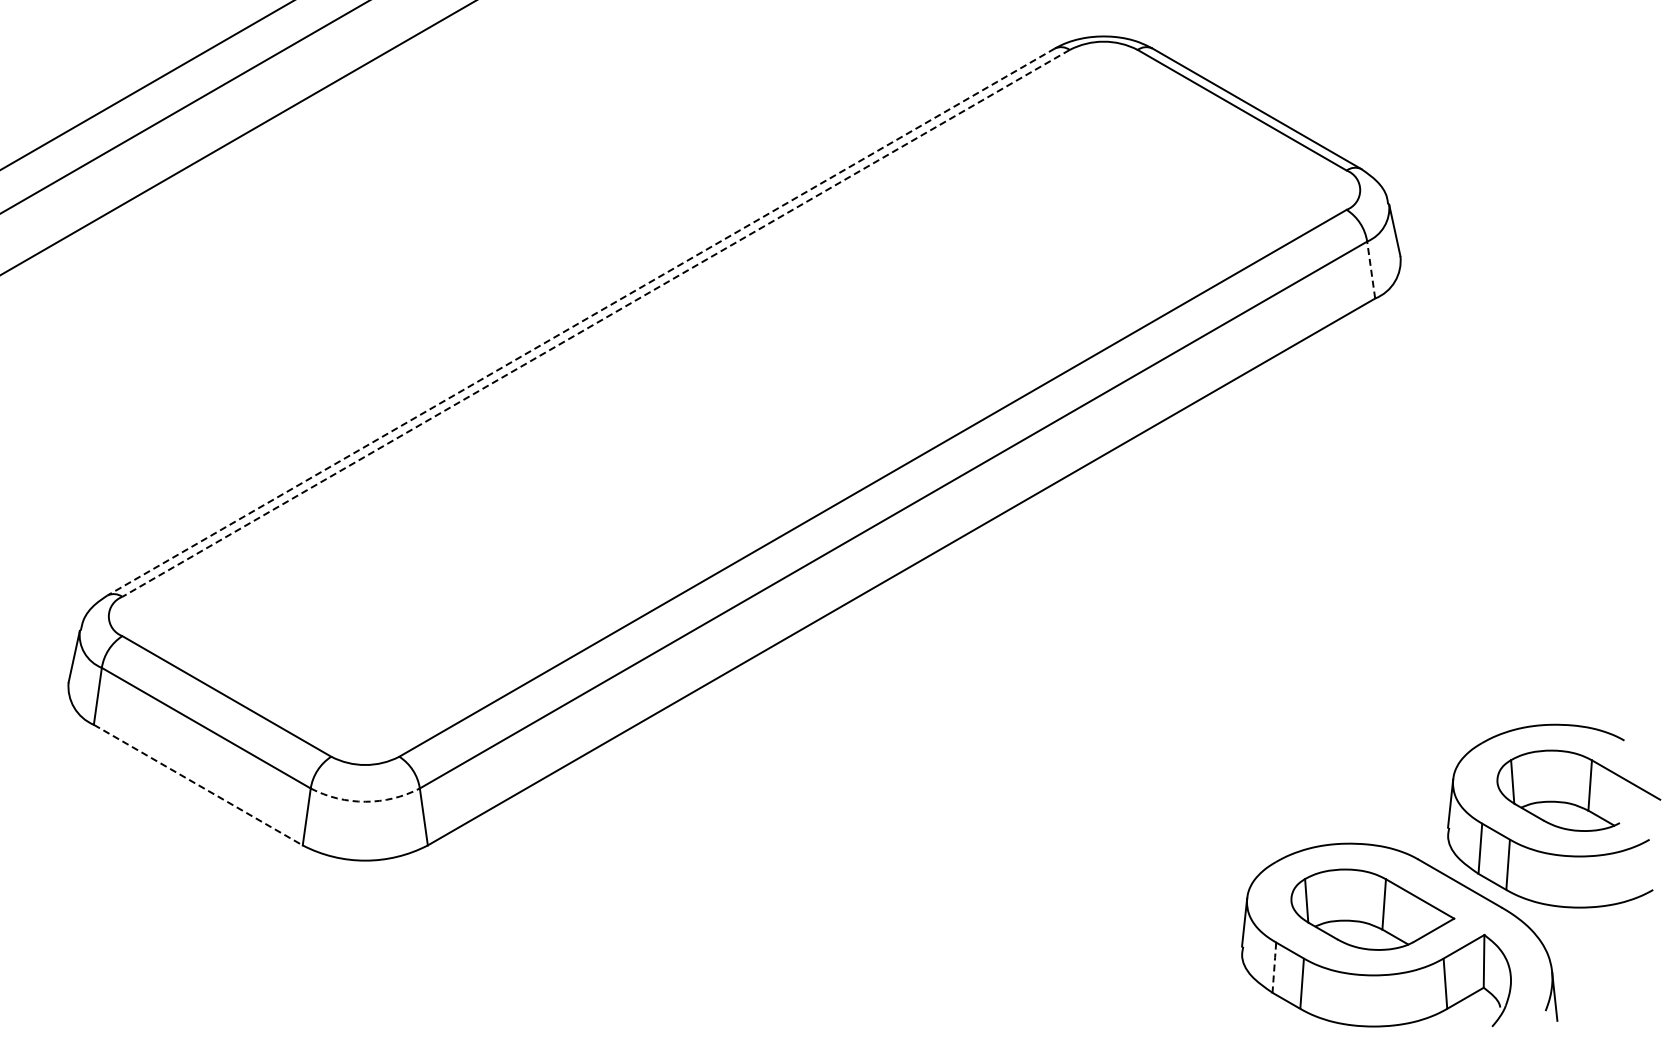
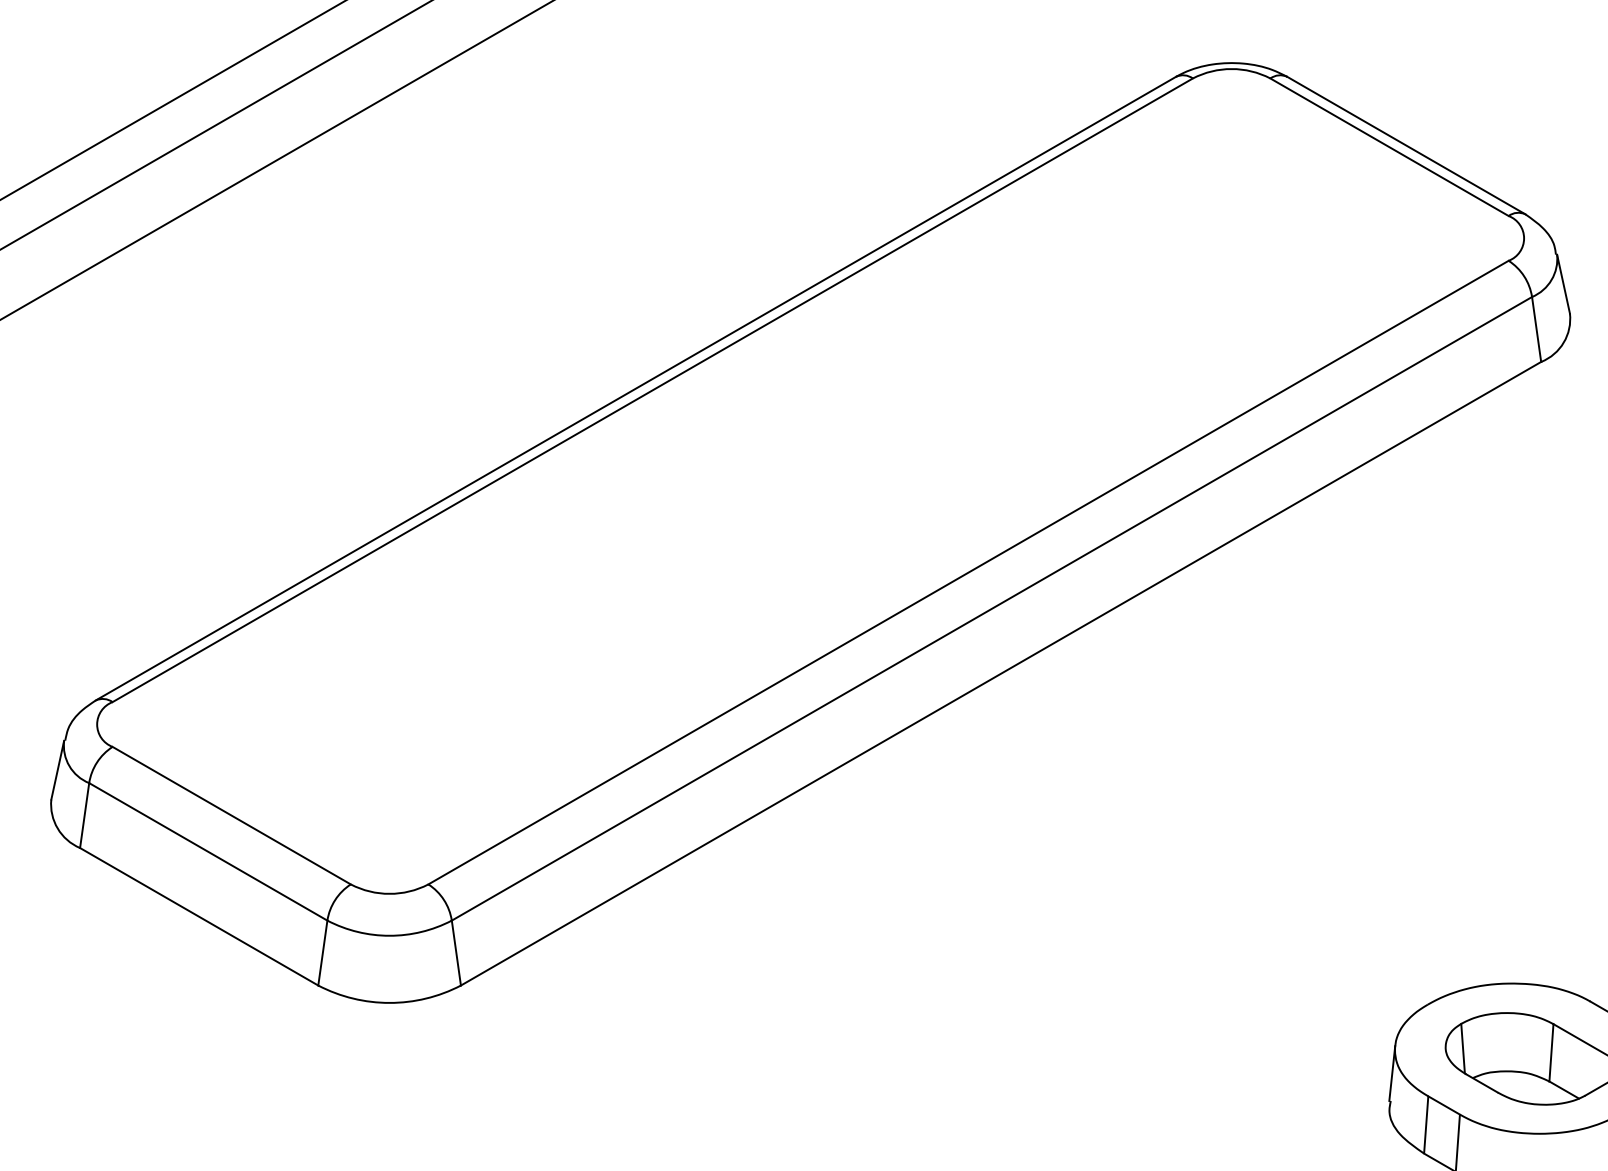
line: (1371, 270) -> (1536, 329), dashed -> solid
line: (581, 321) -> (636, 388), dashed -> solid
line: (596, 323) -> (653, 390), dashed -> solid
line: (198, 785) -> (199, 917), dashed -> solid
arc: (365, 801) -> (389, 935), dashed -> solid
line: (1274, 967) -> (1426, 1124), dashed -> solid

